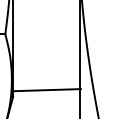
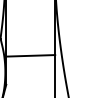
line: (47, 89) -> (30, 55), moved

